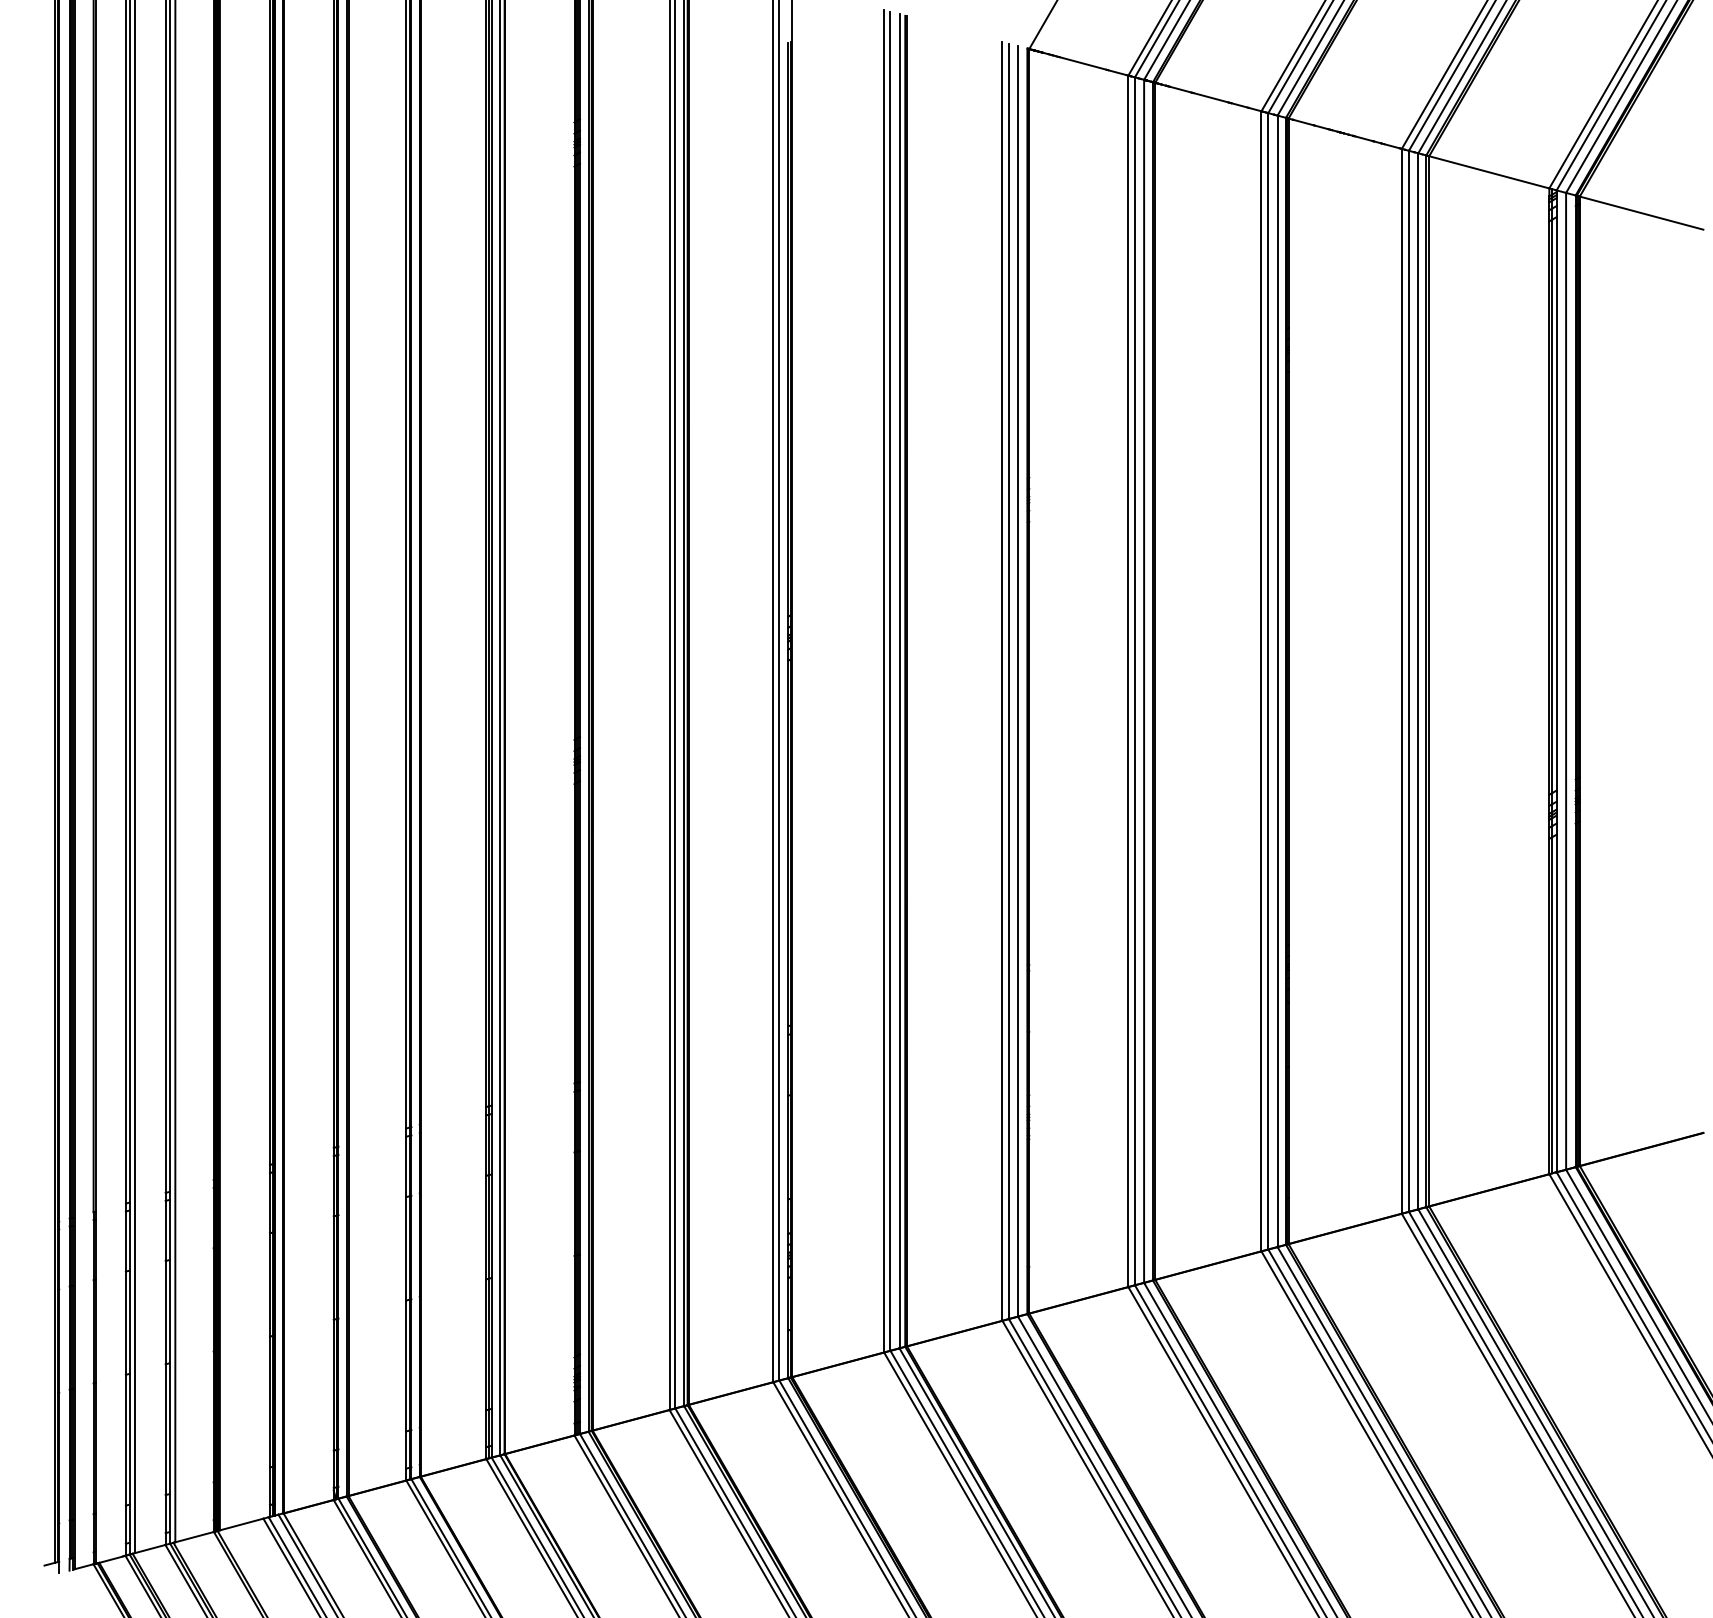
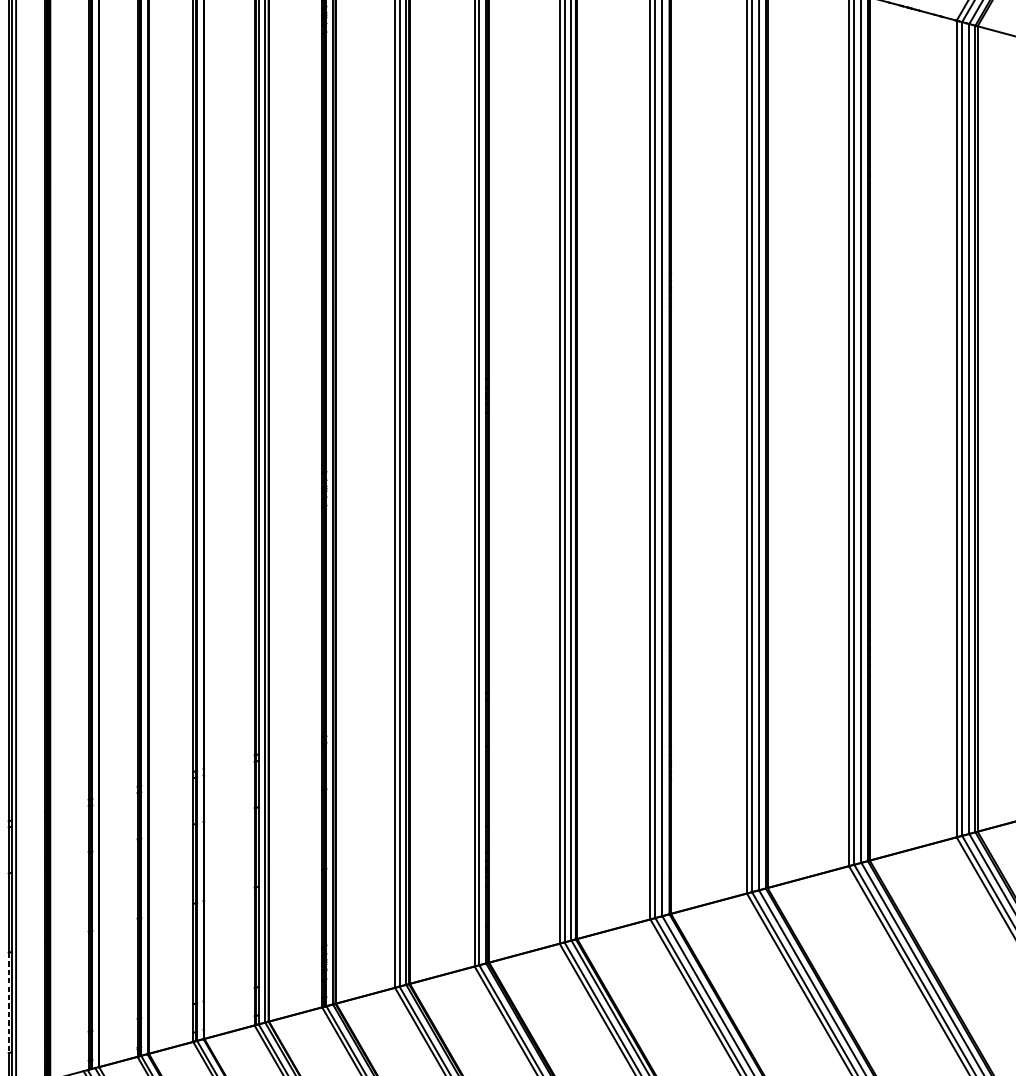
line: (165, 1430) -> (8, 1003), solid -> dashed

